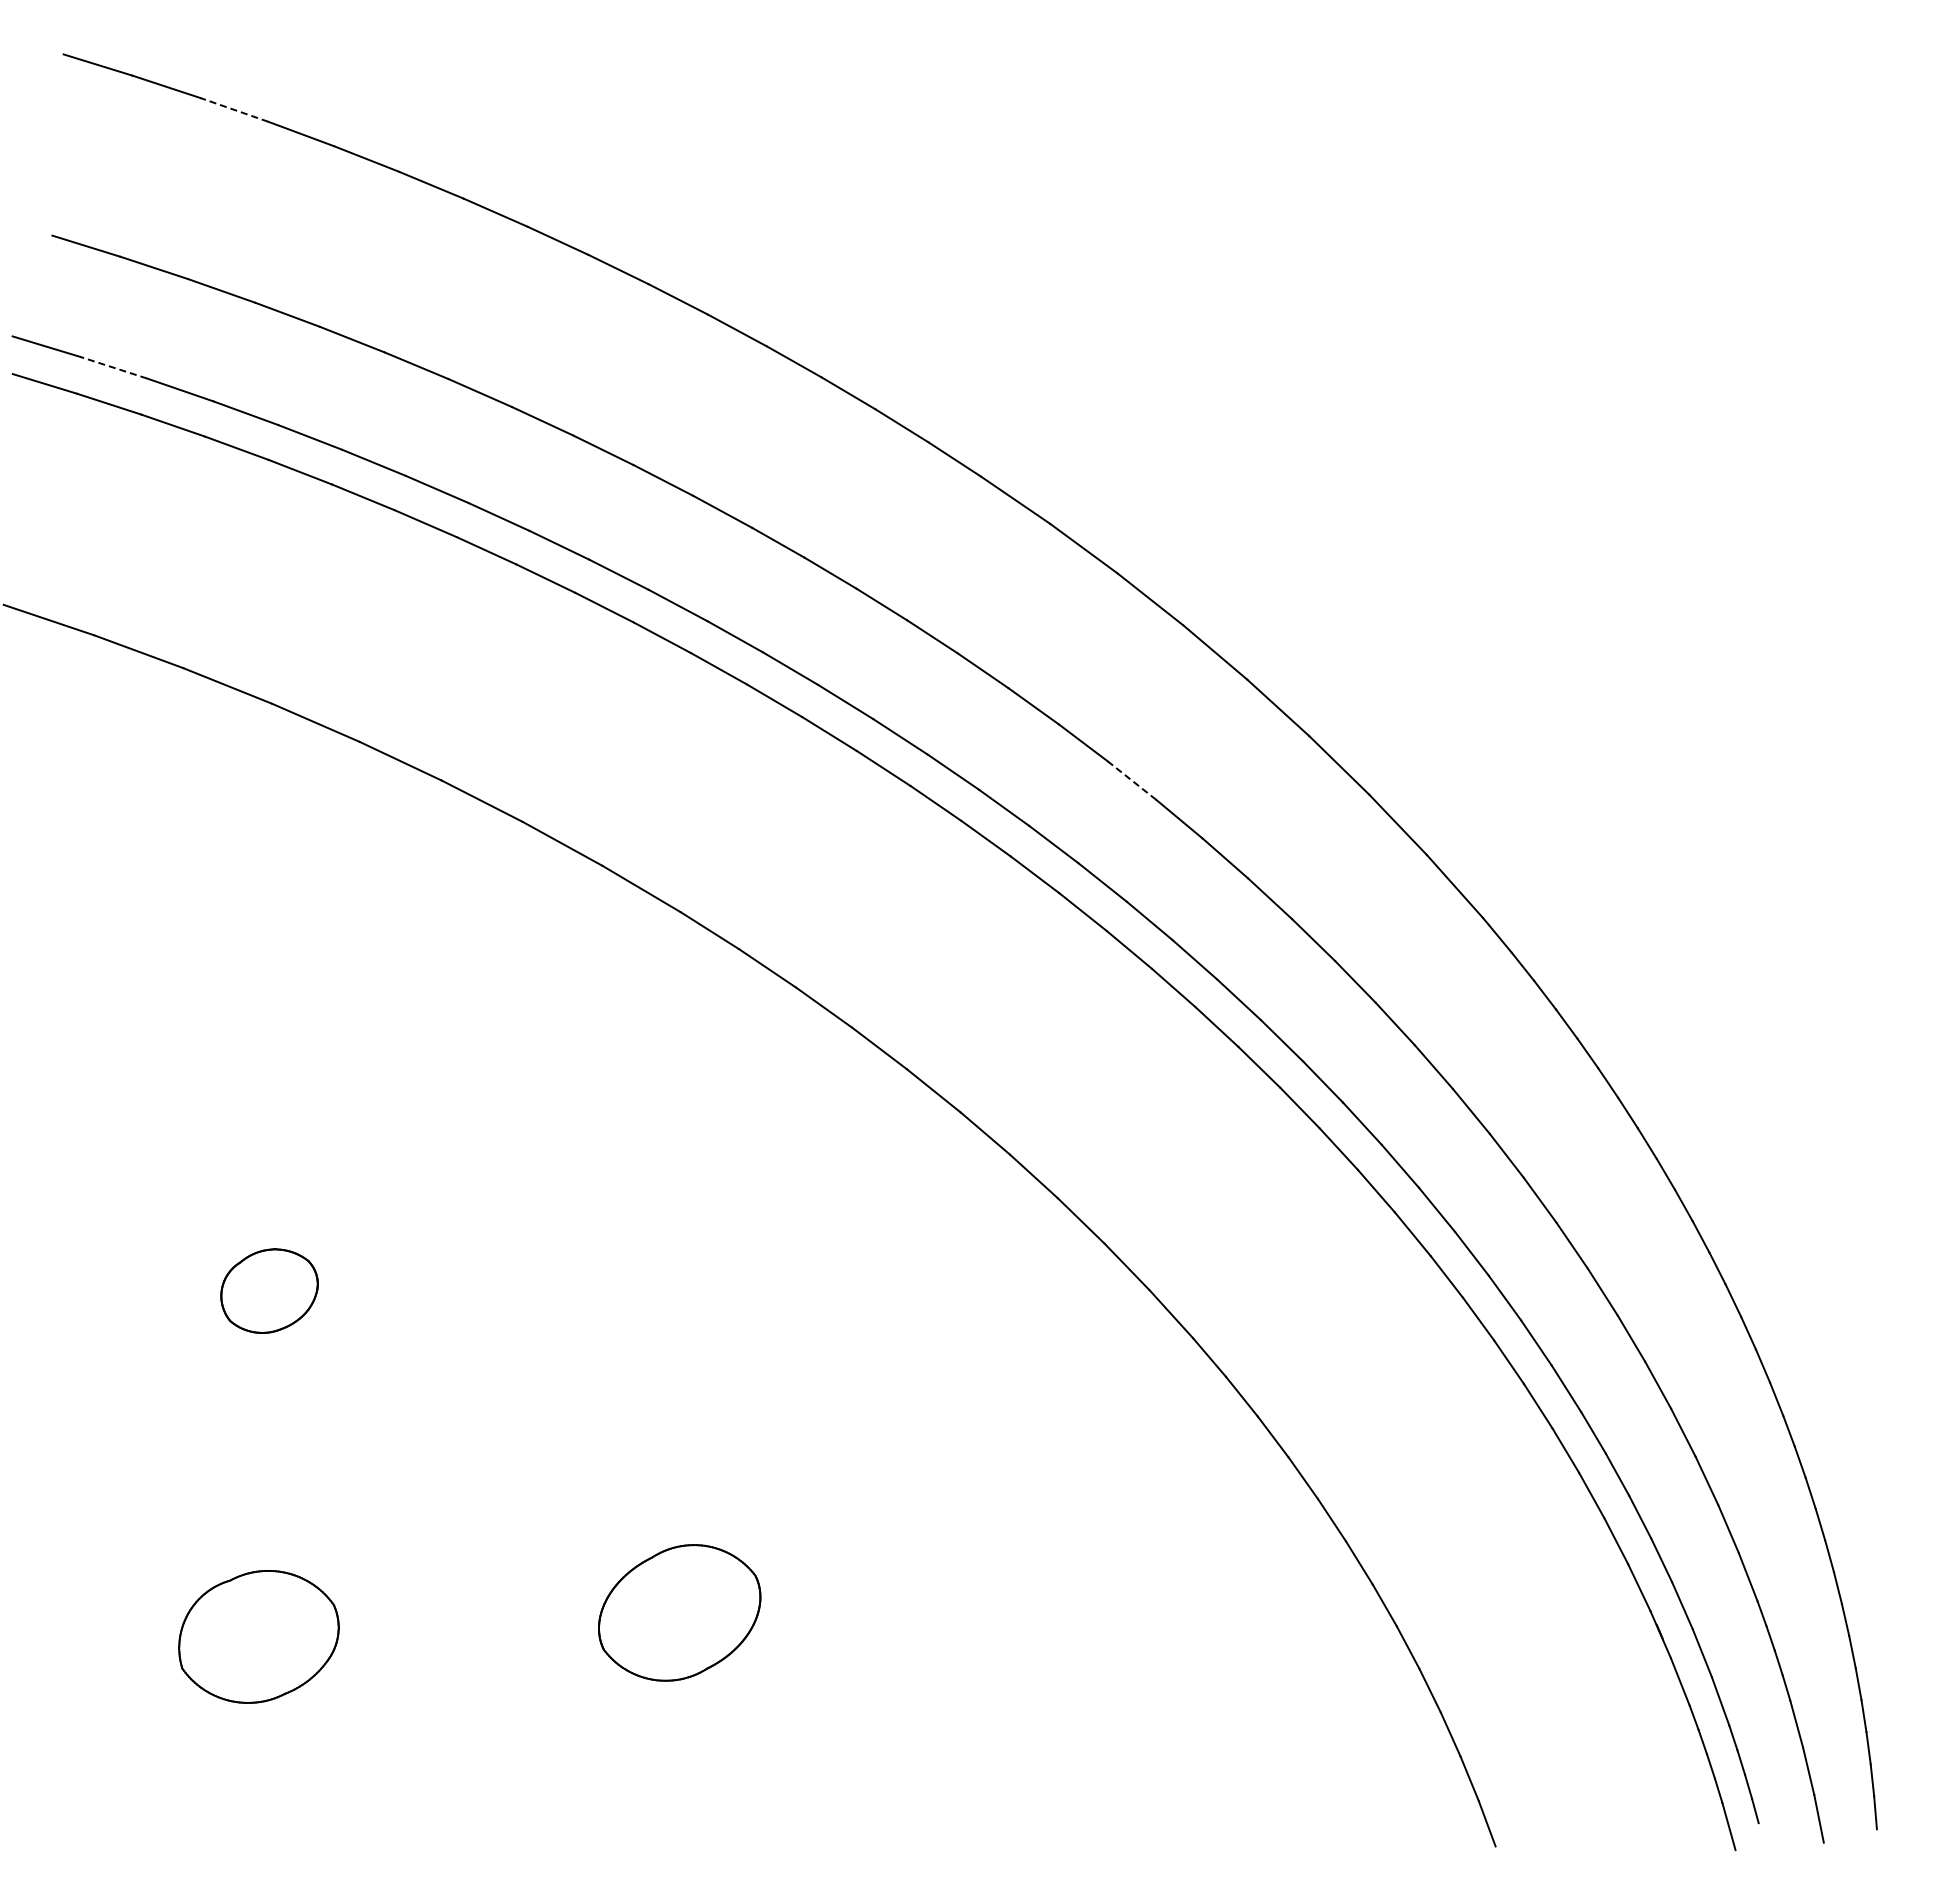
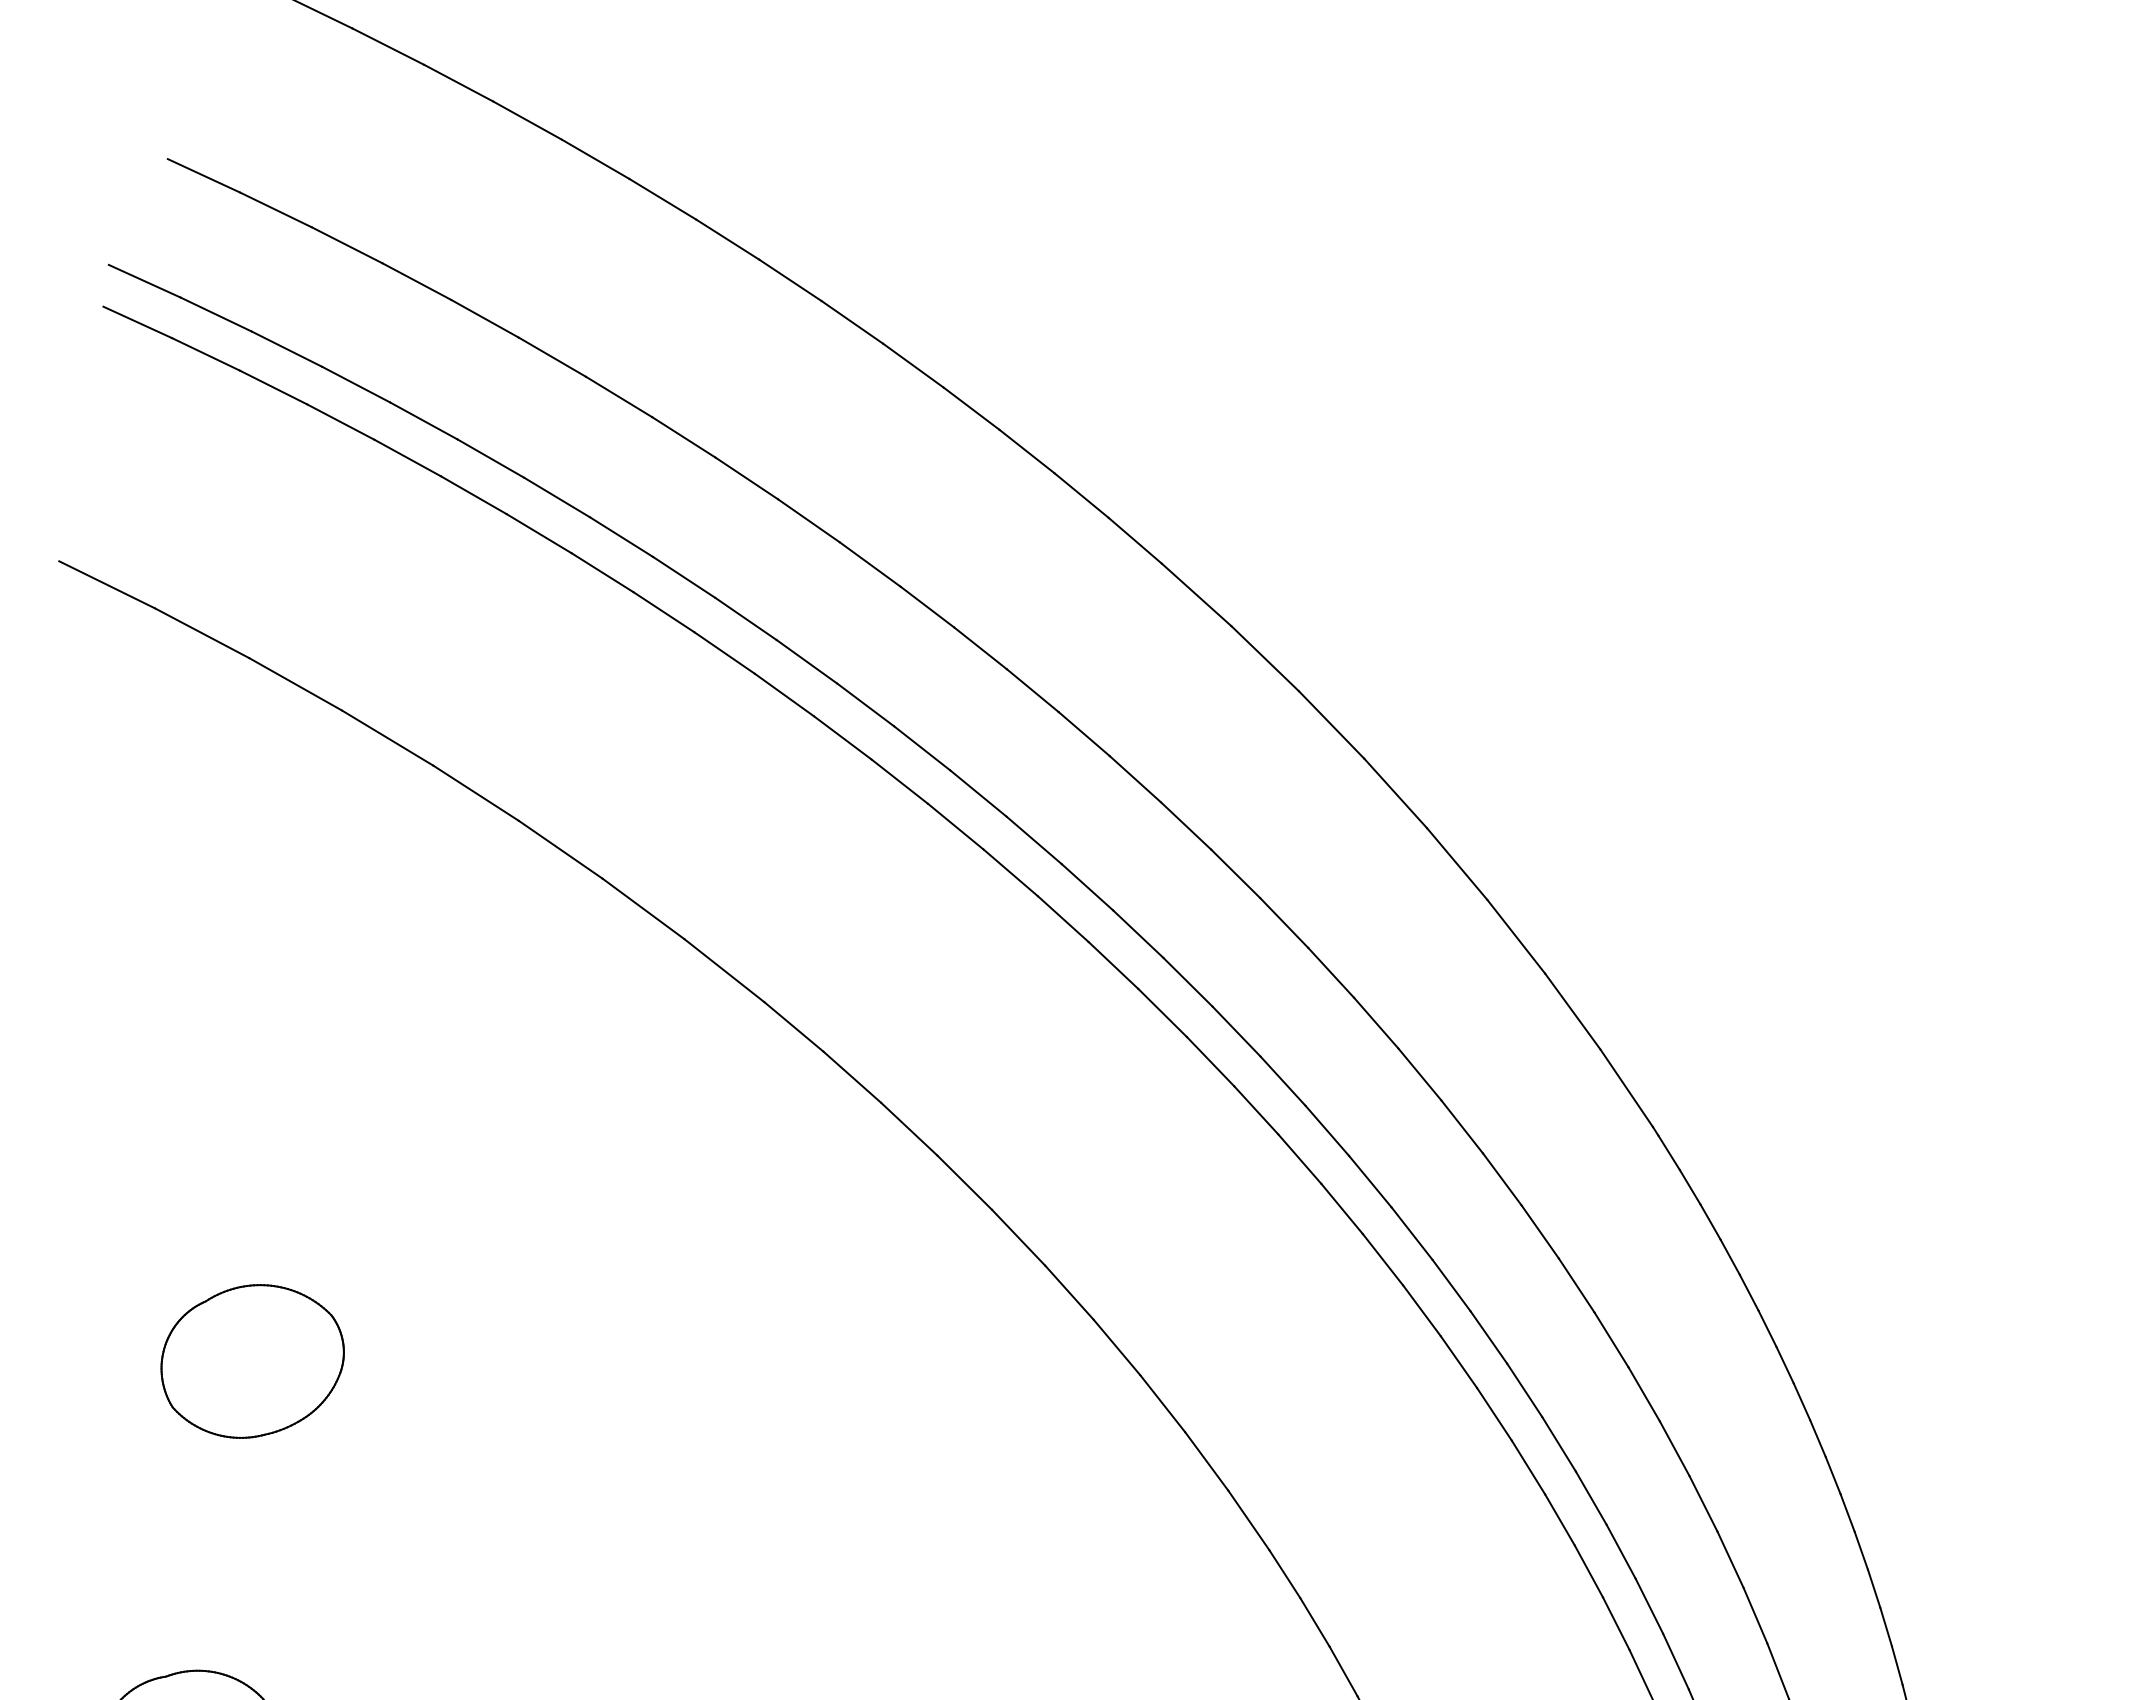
line: (234, 109) -> (388, 46), dashed -> solid
line: (113, 367) -> (216, 314), dashed -> solid
line: (1132, 780) -> (1284, 922), dashed -> solid
part: (269, 1290) -> (252, 1360), size x1.67

